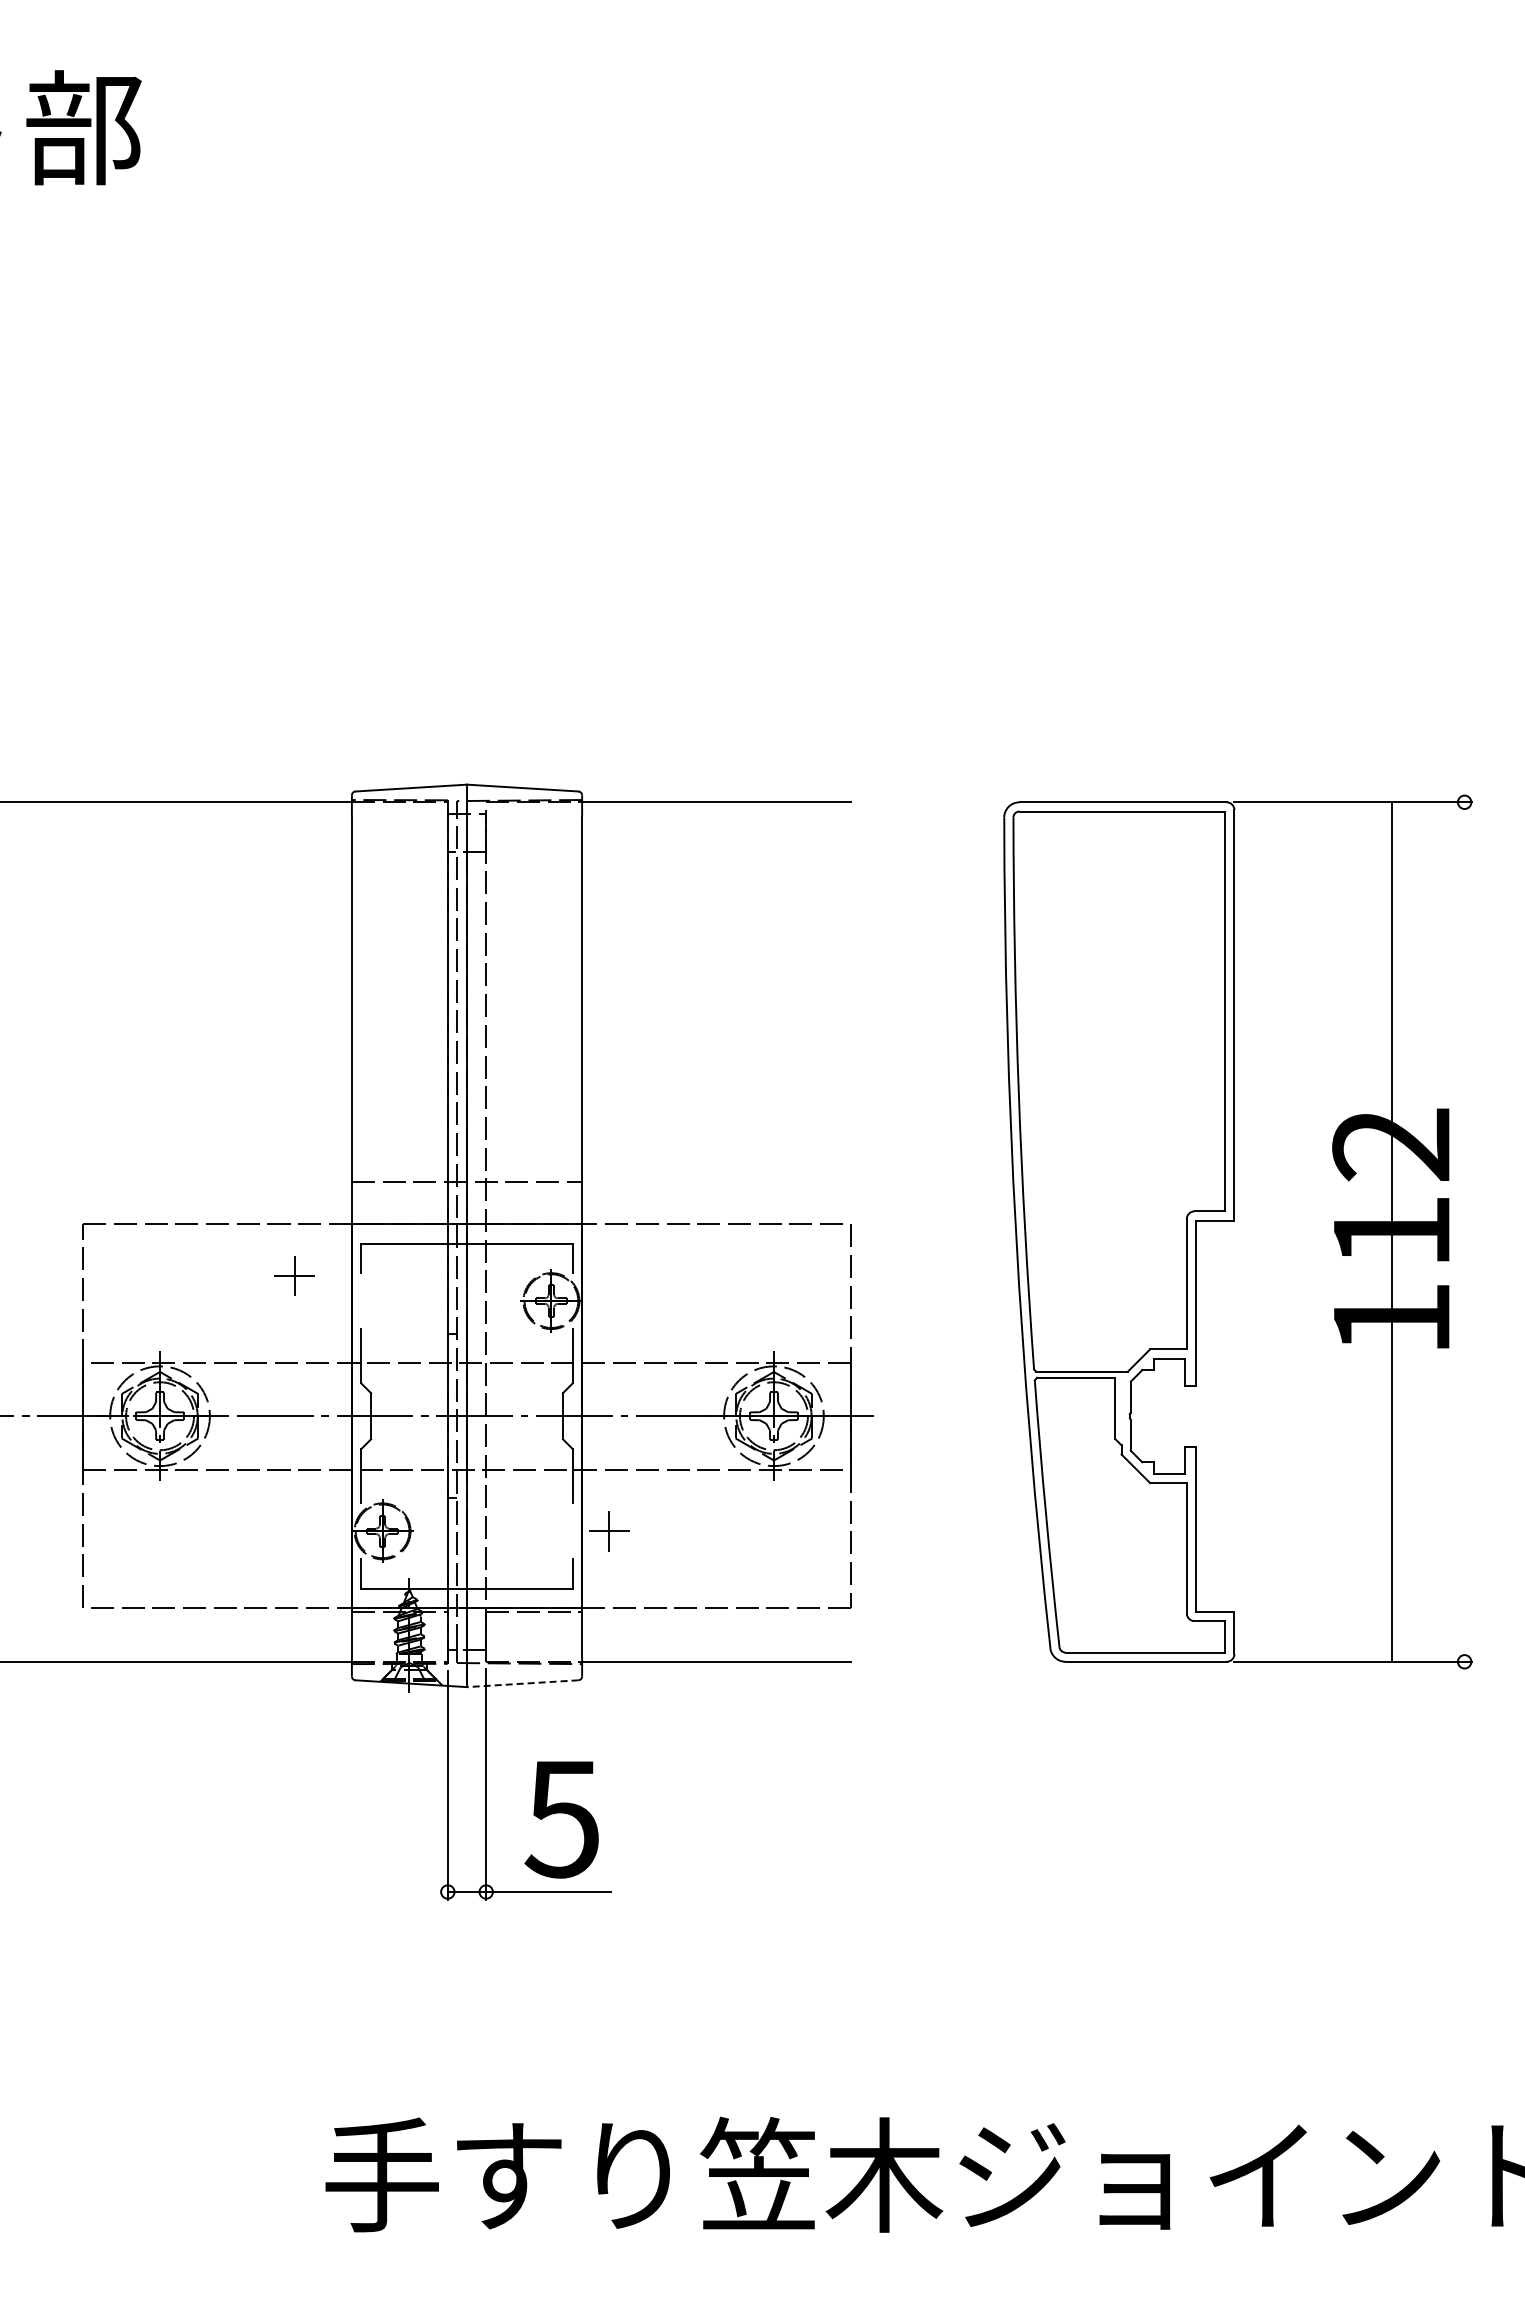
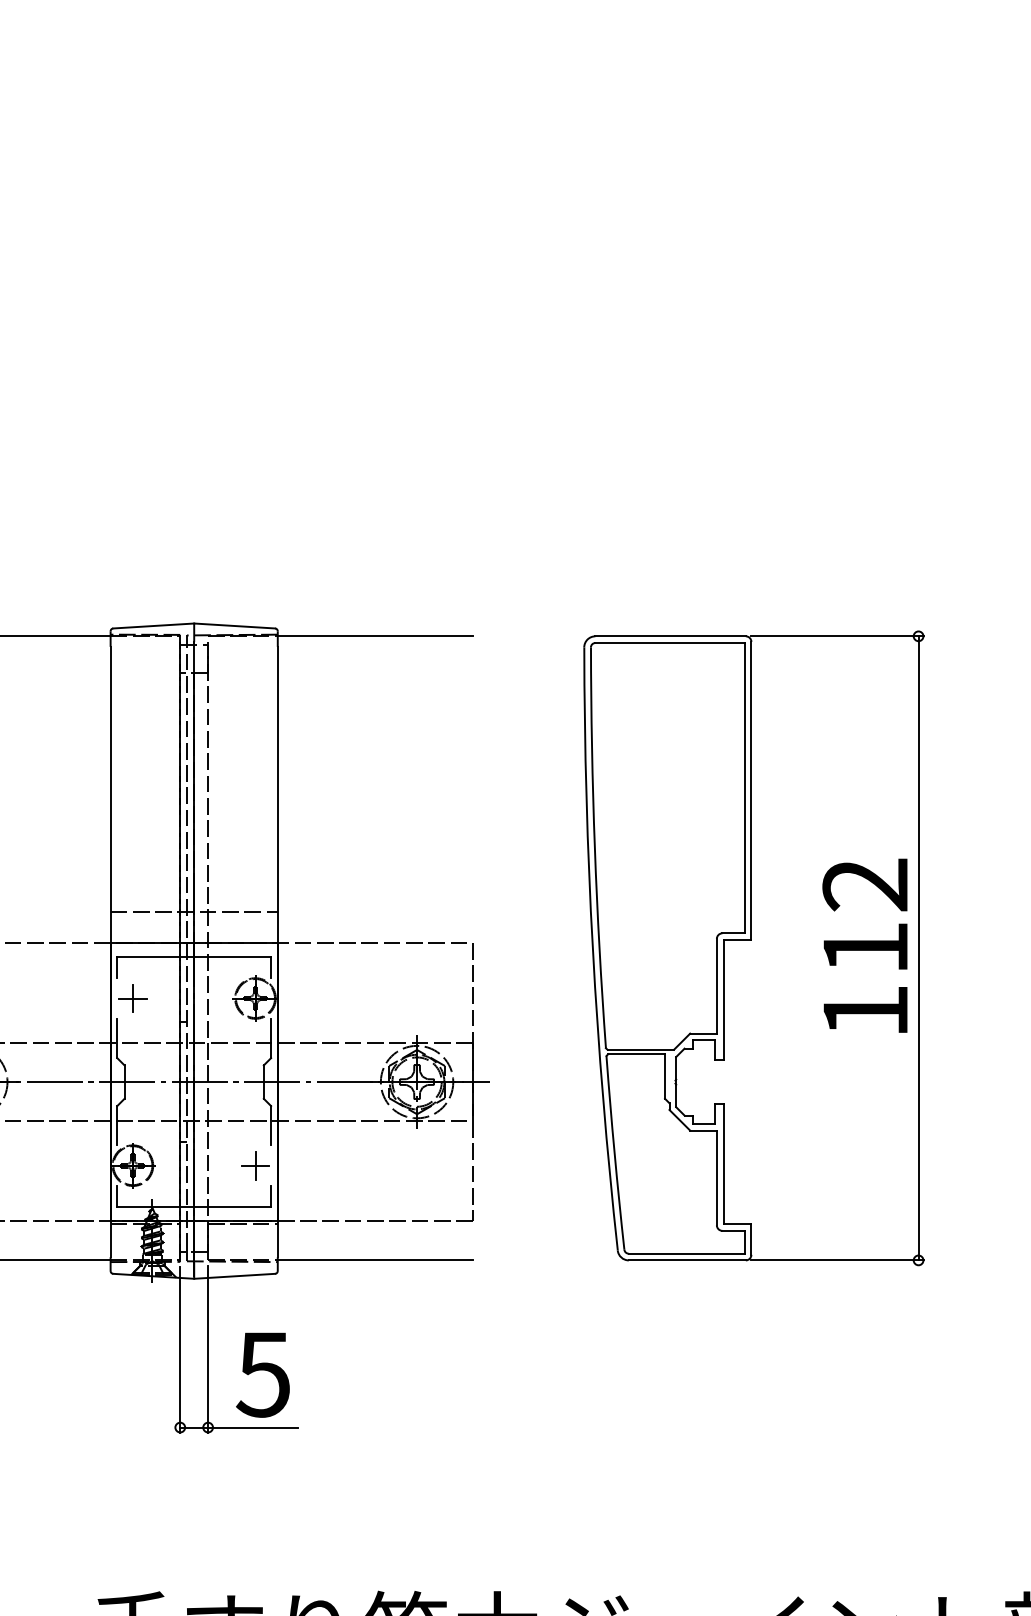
line: (1391, 1231) -> (918, 947), moved
part: (294, 1275) -> (132, 998), moved
part: (609, 1531) -> (255, 1165), moved
line: (522, 1683) -> (234, 1276), dashed -> solid

